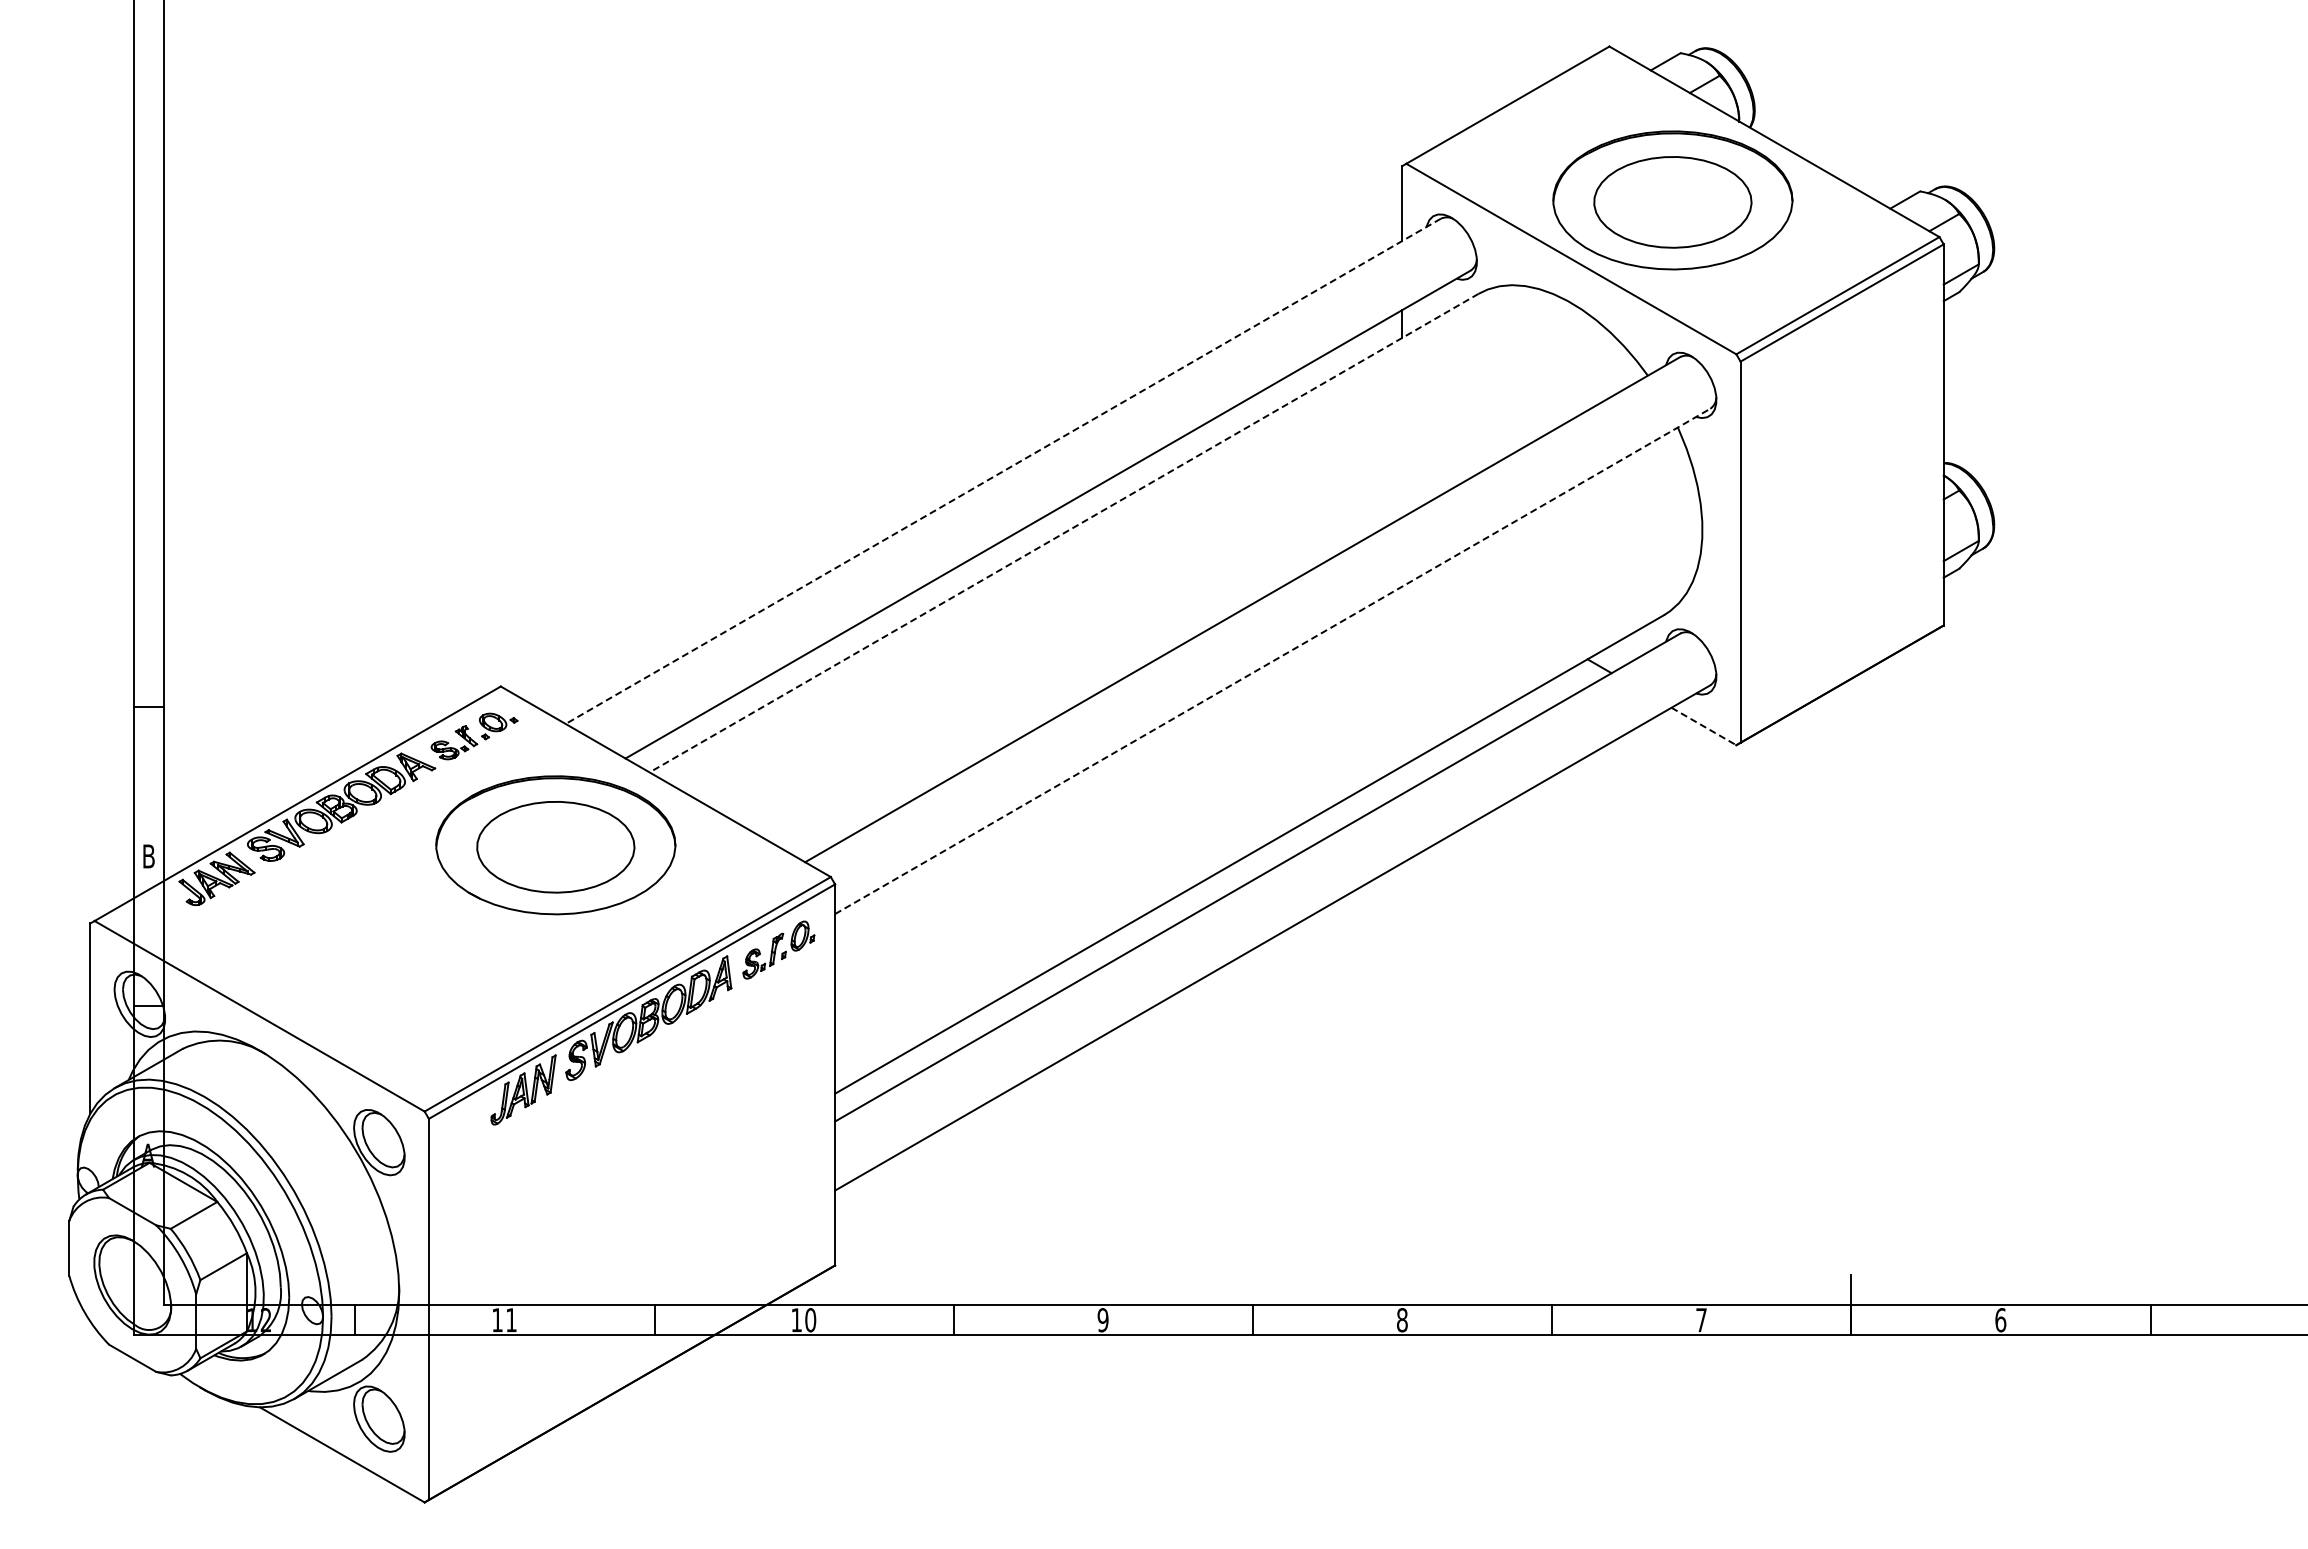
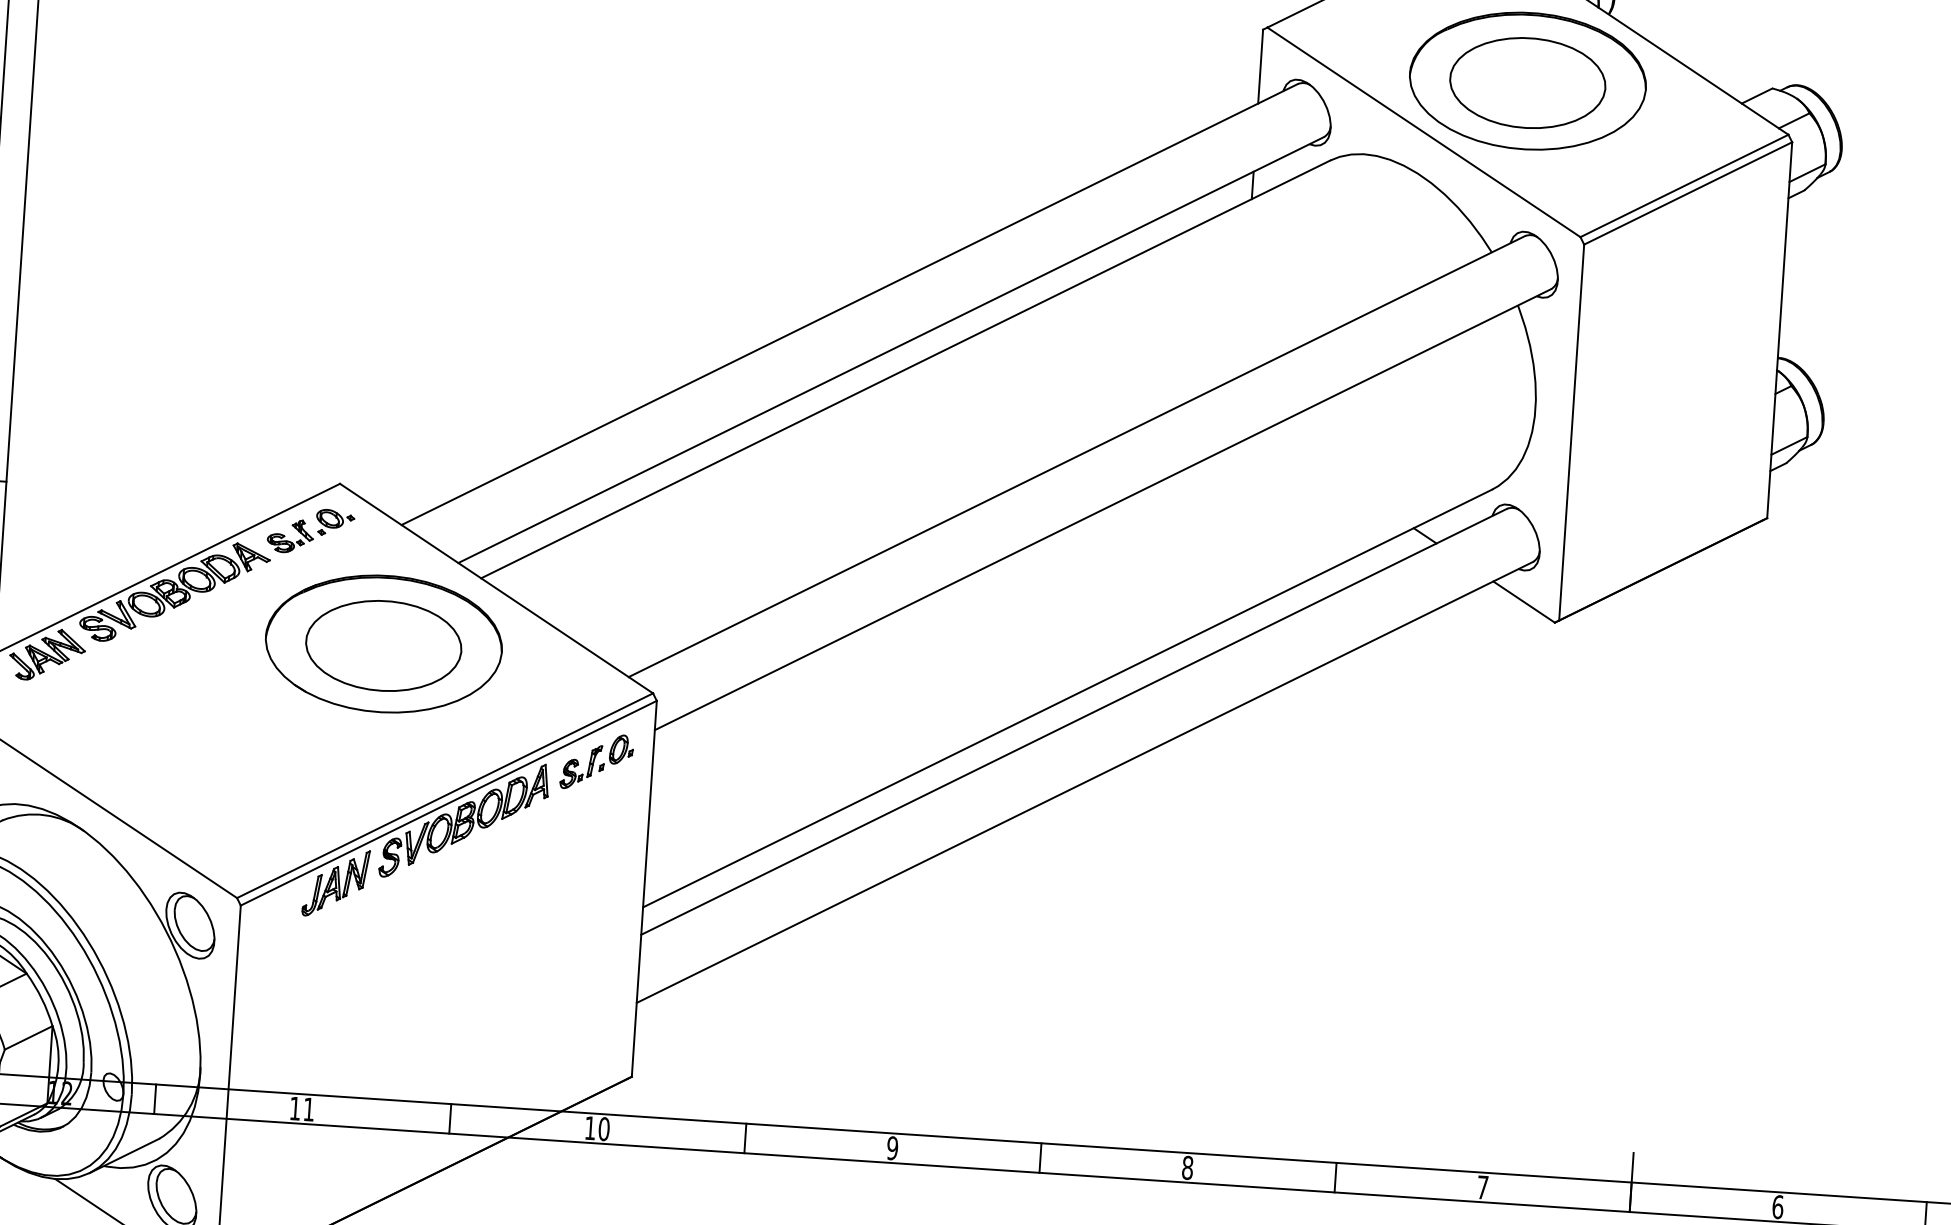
line: (1002, 471) -> (848, 304), dashed -> solid
line: (1064, 533) -> (906, 369), dashed -> solid
line: (1273, 661) -> (1103, 509), dashed -> solid
line: (1704, 726) -> (1524, 602), dashed -> solid

